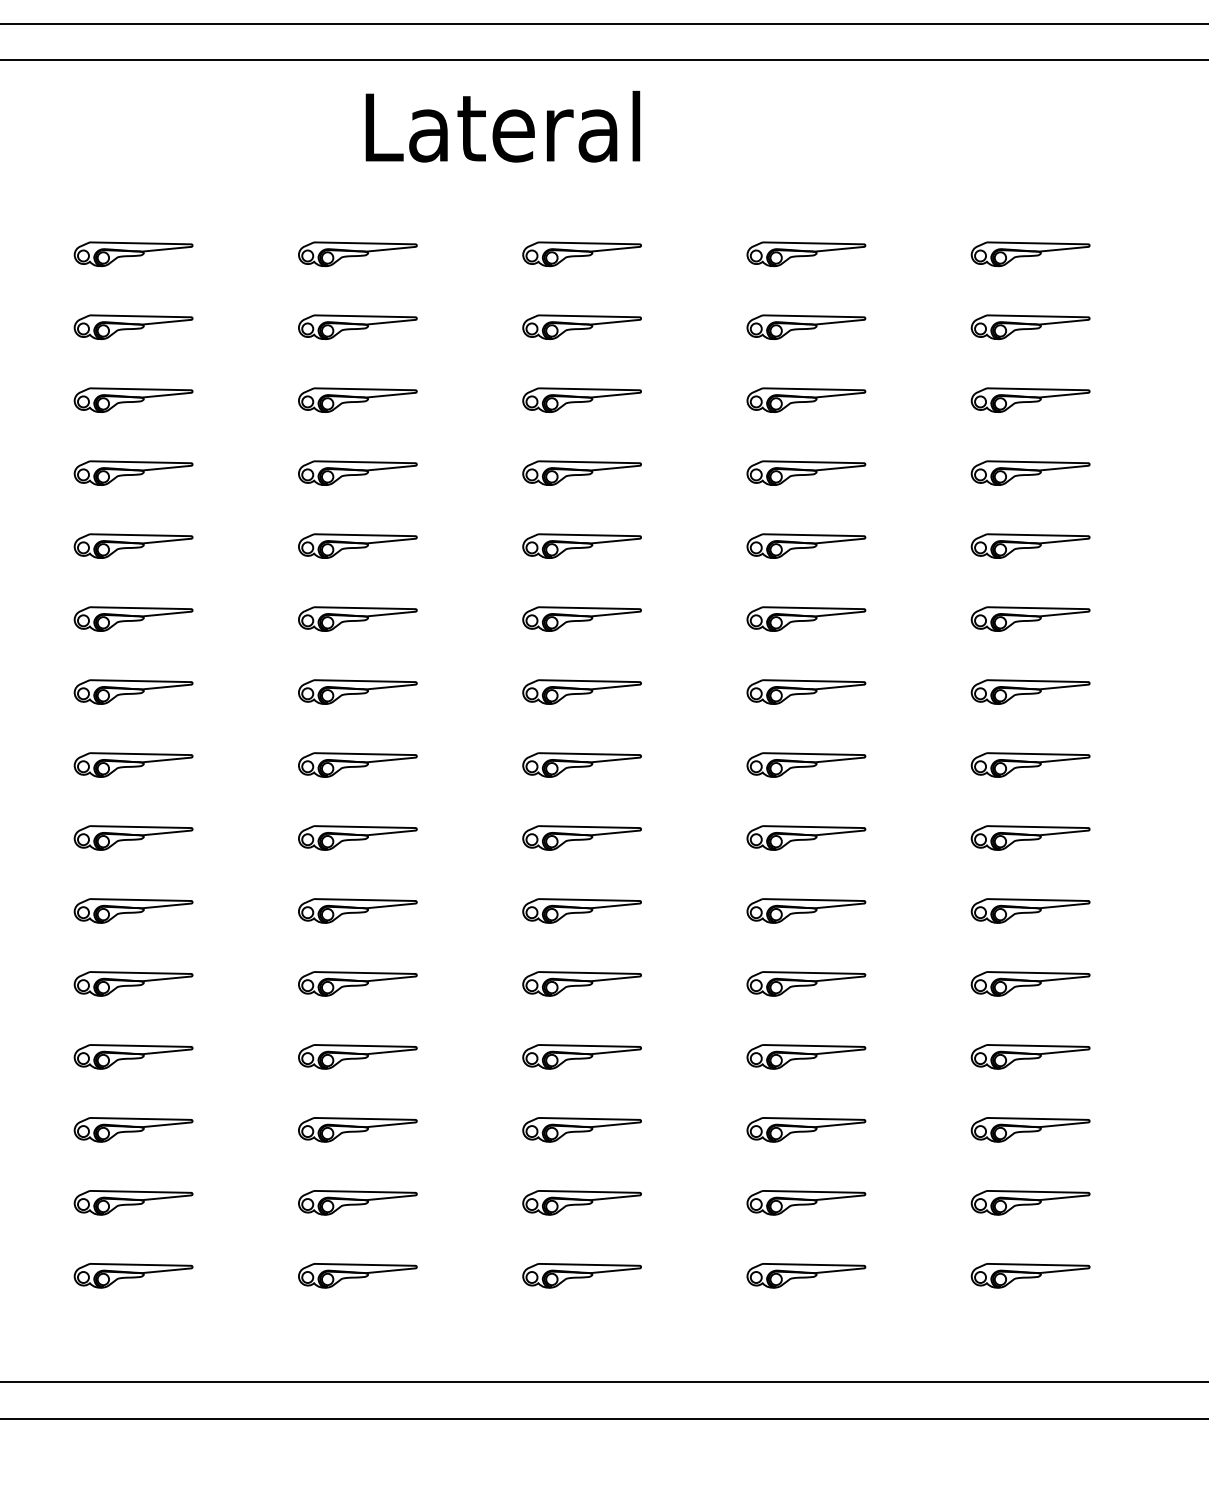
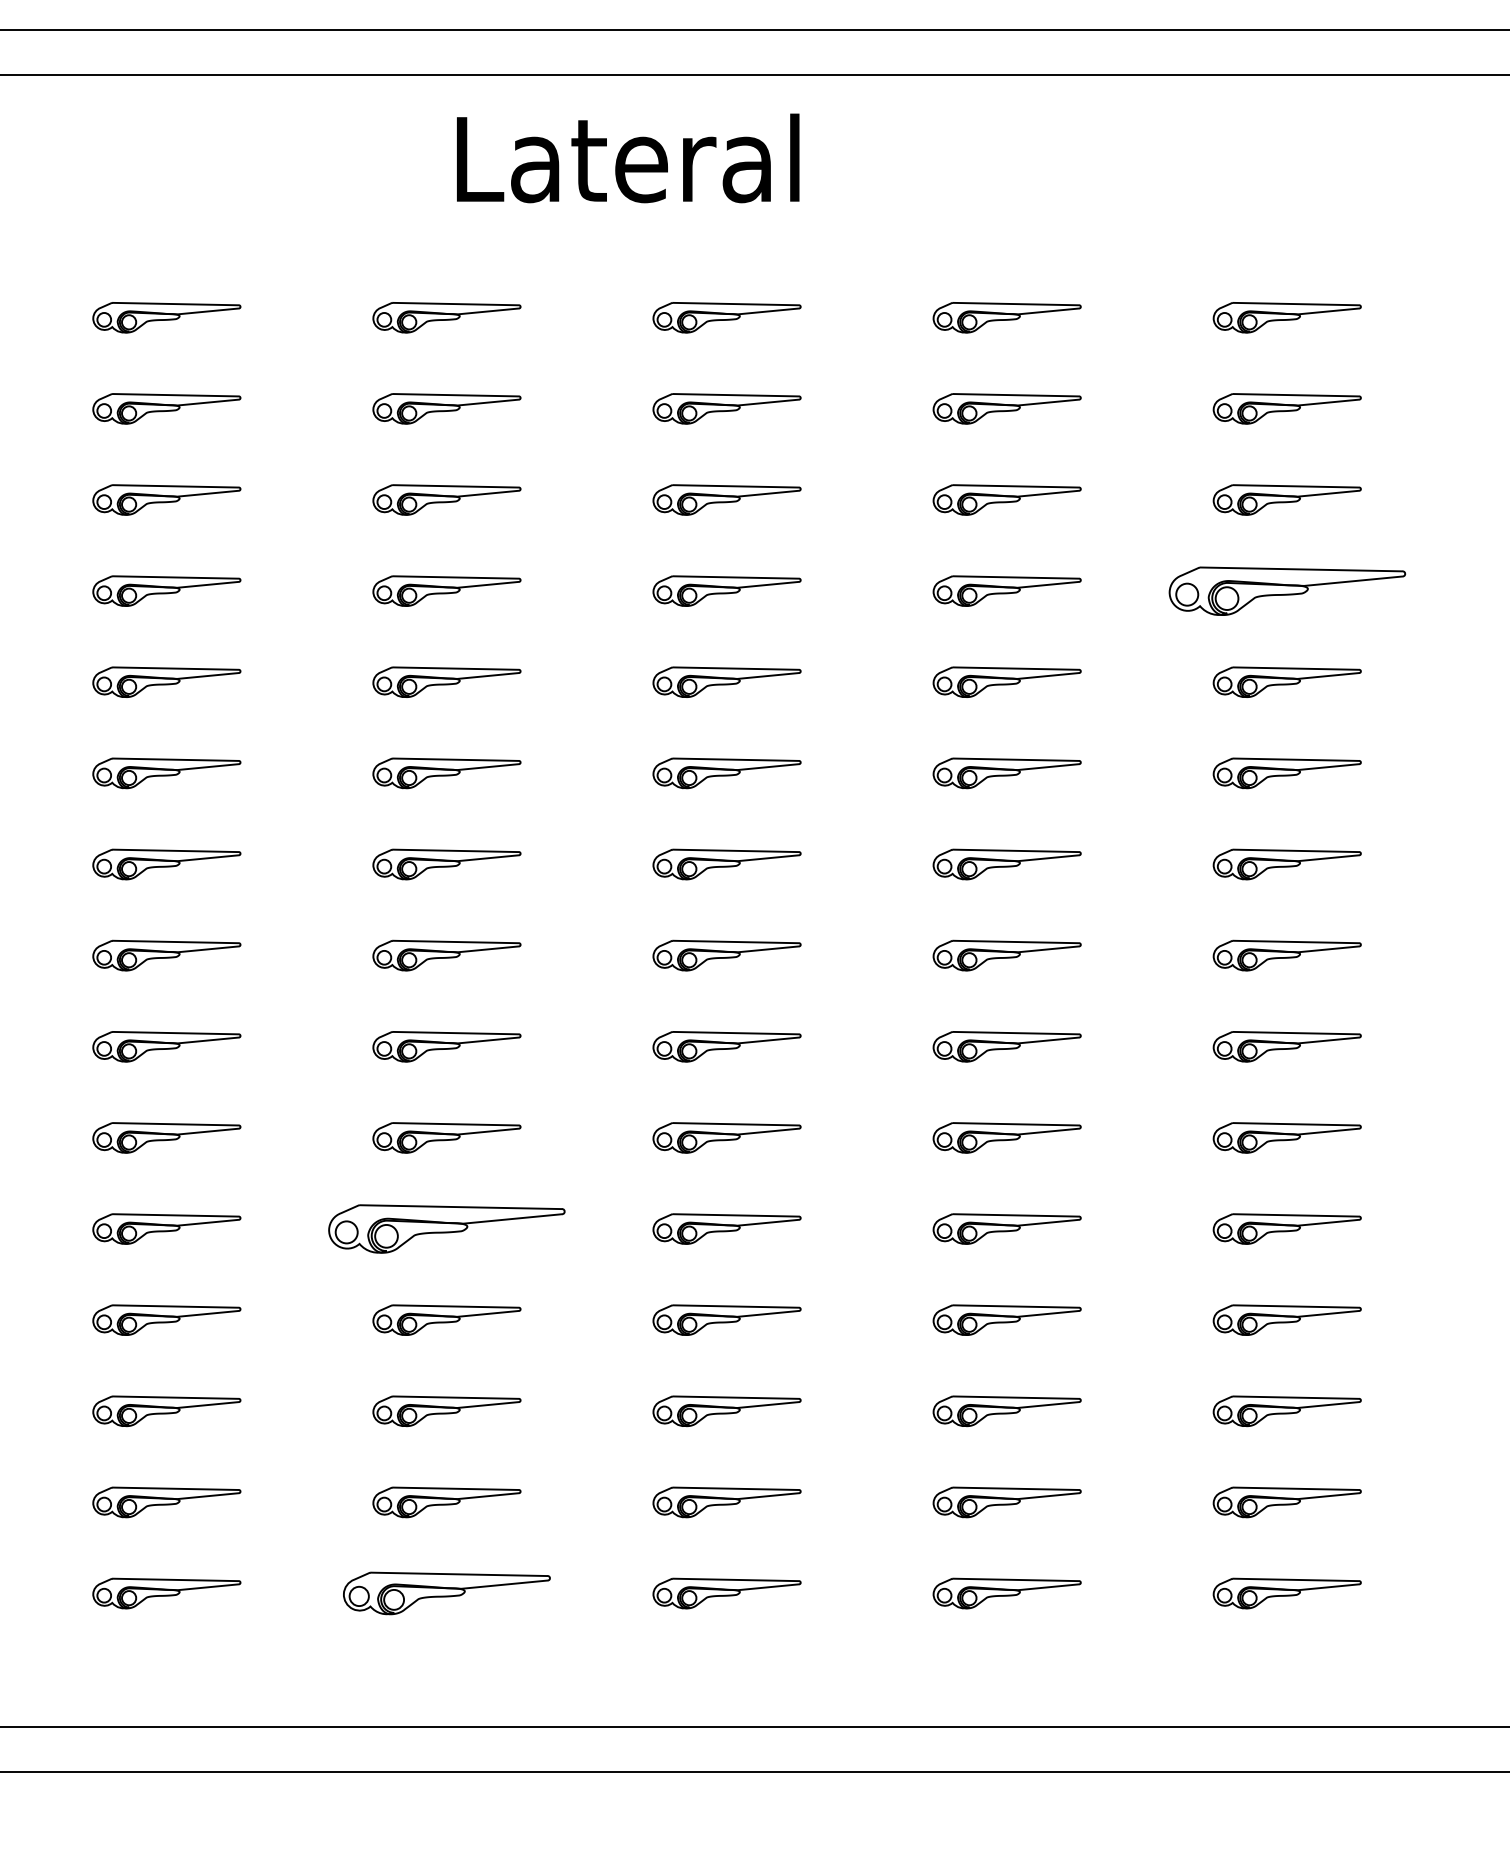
part: (1030, 472) -> (1287, 590), size x1.6
part: (357, 983) -> (446, 1228), size x1.6
part: (357, 1275) -> (446, 1593), size x1.4

